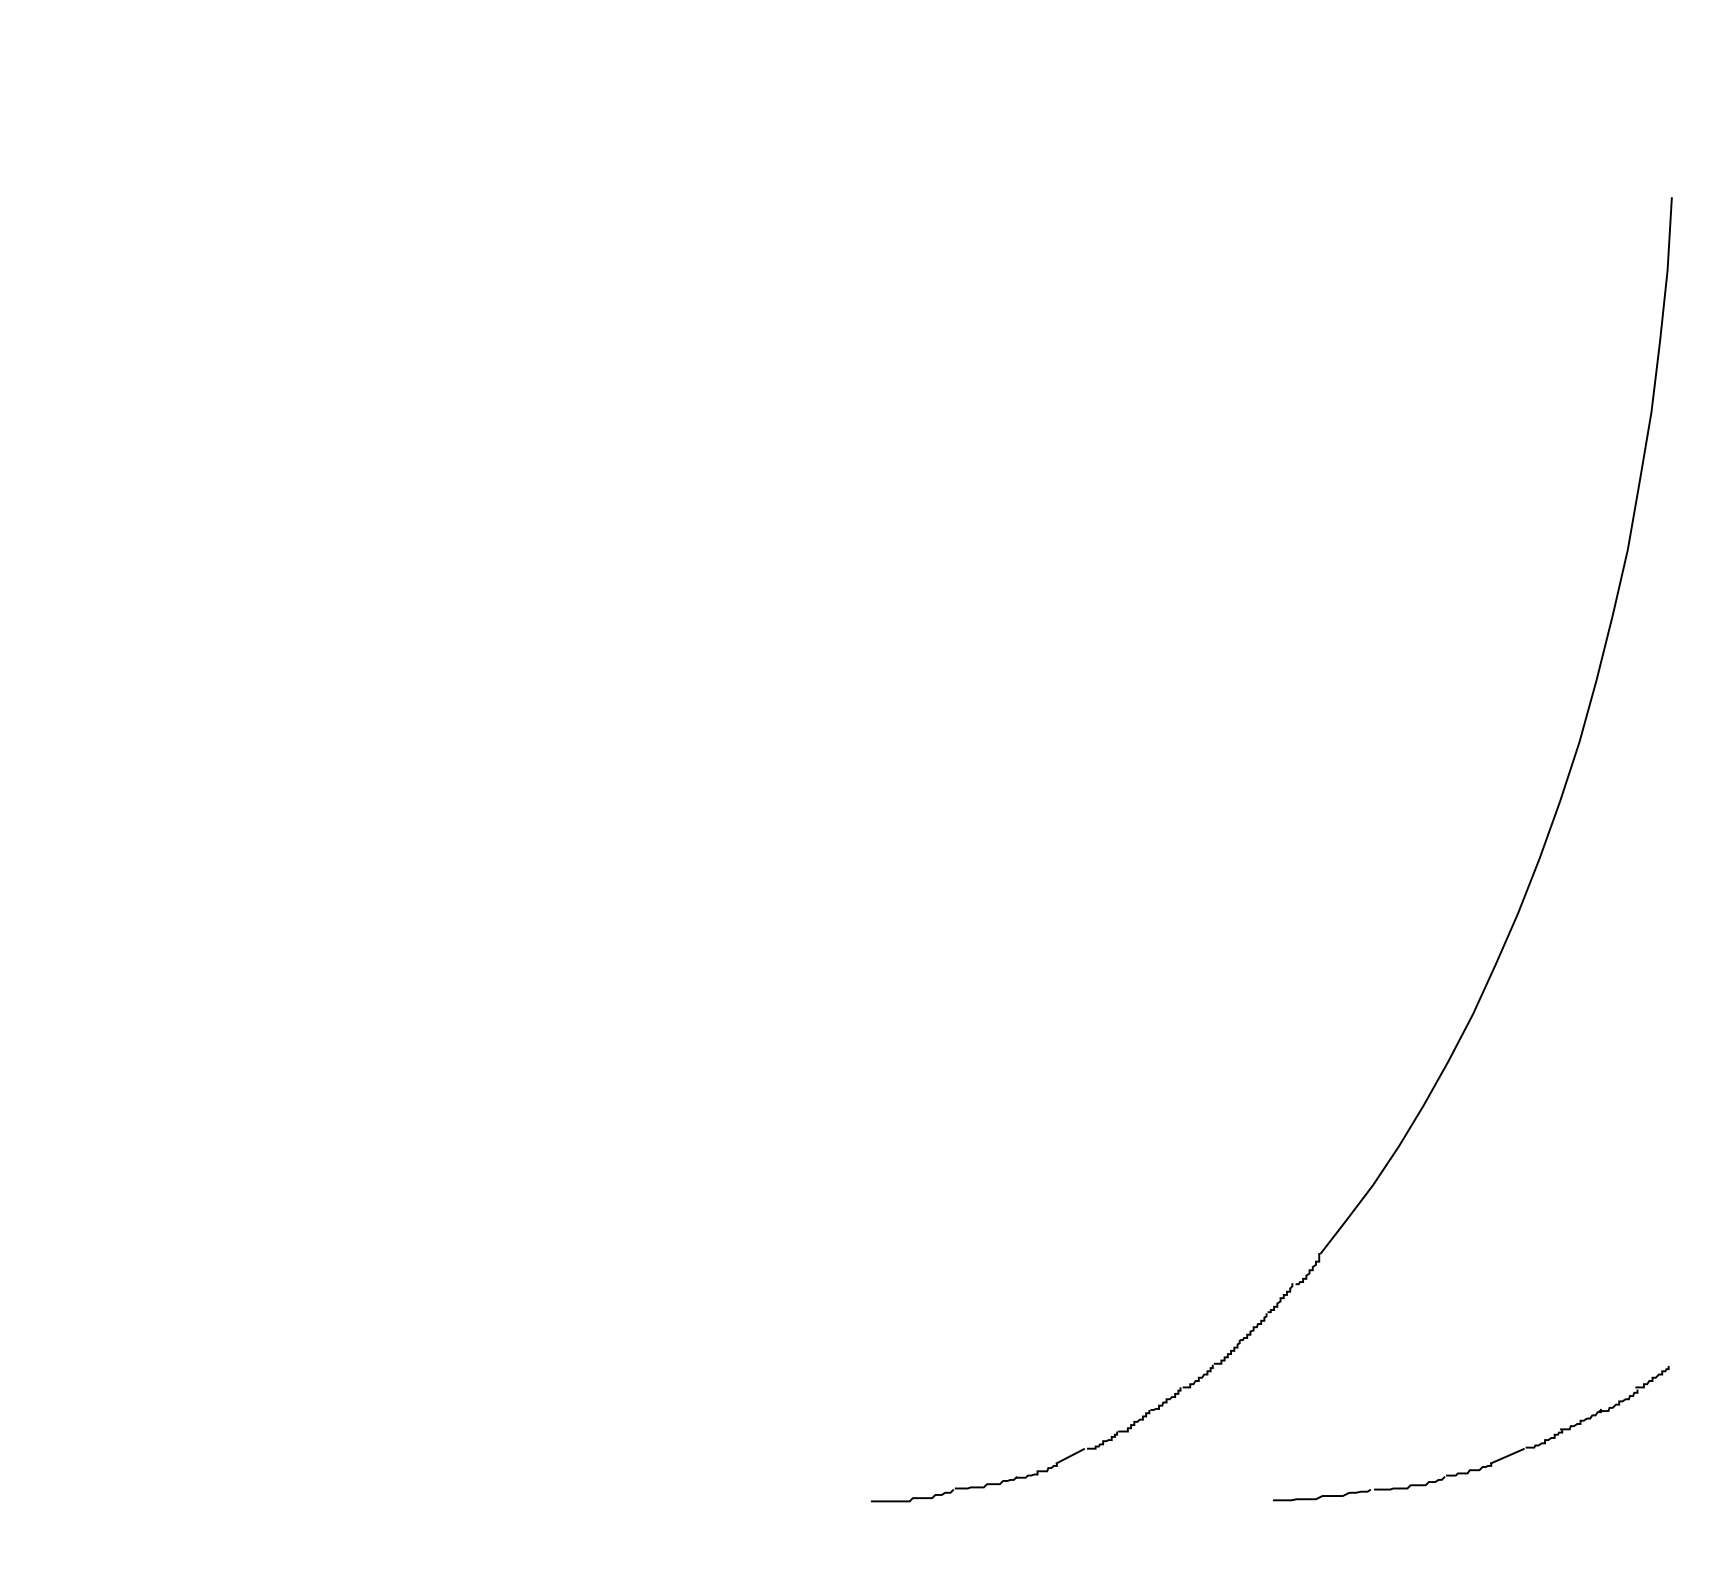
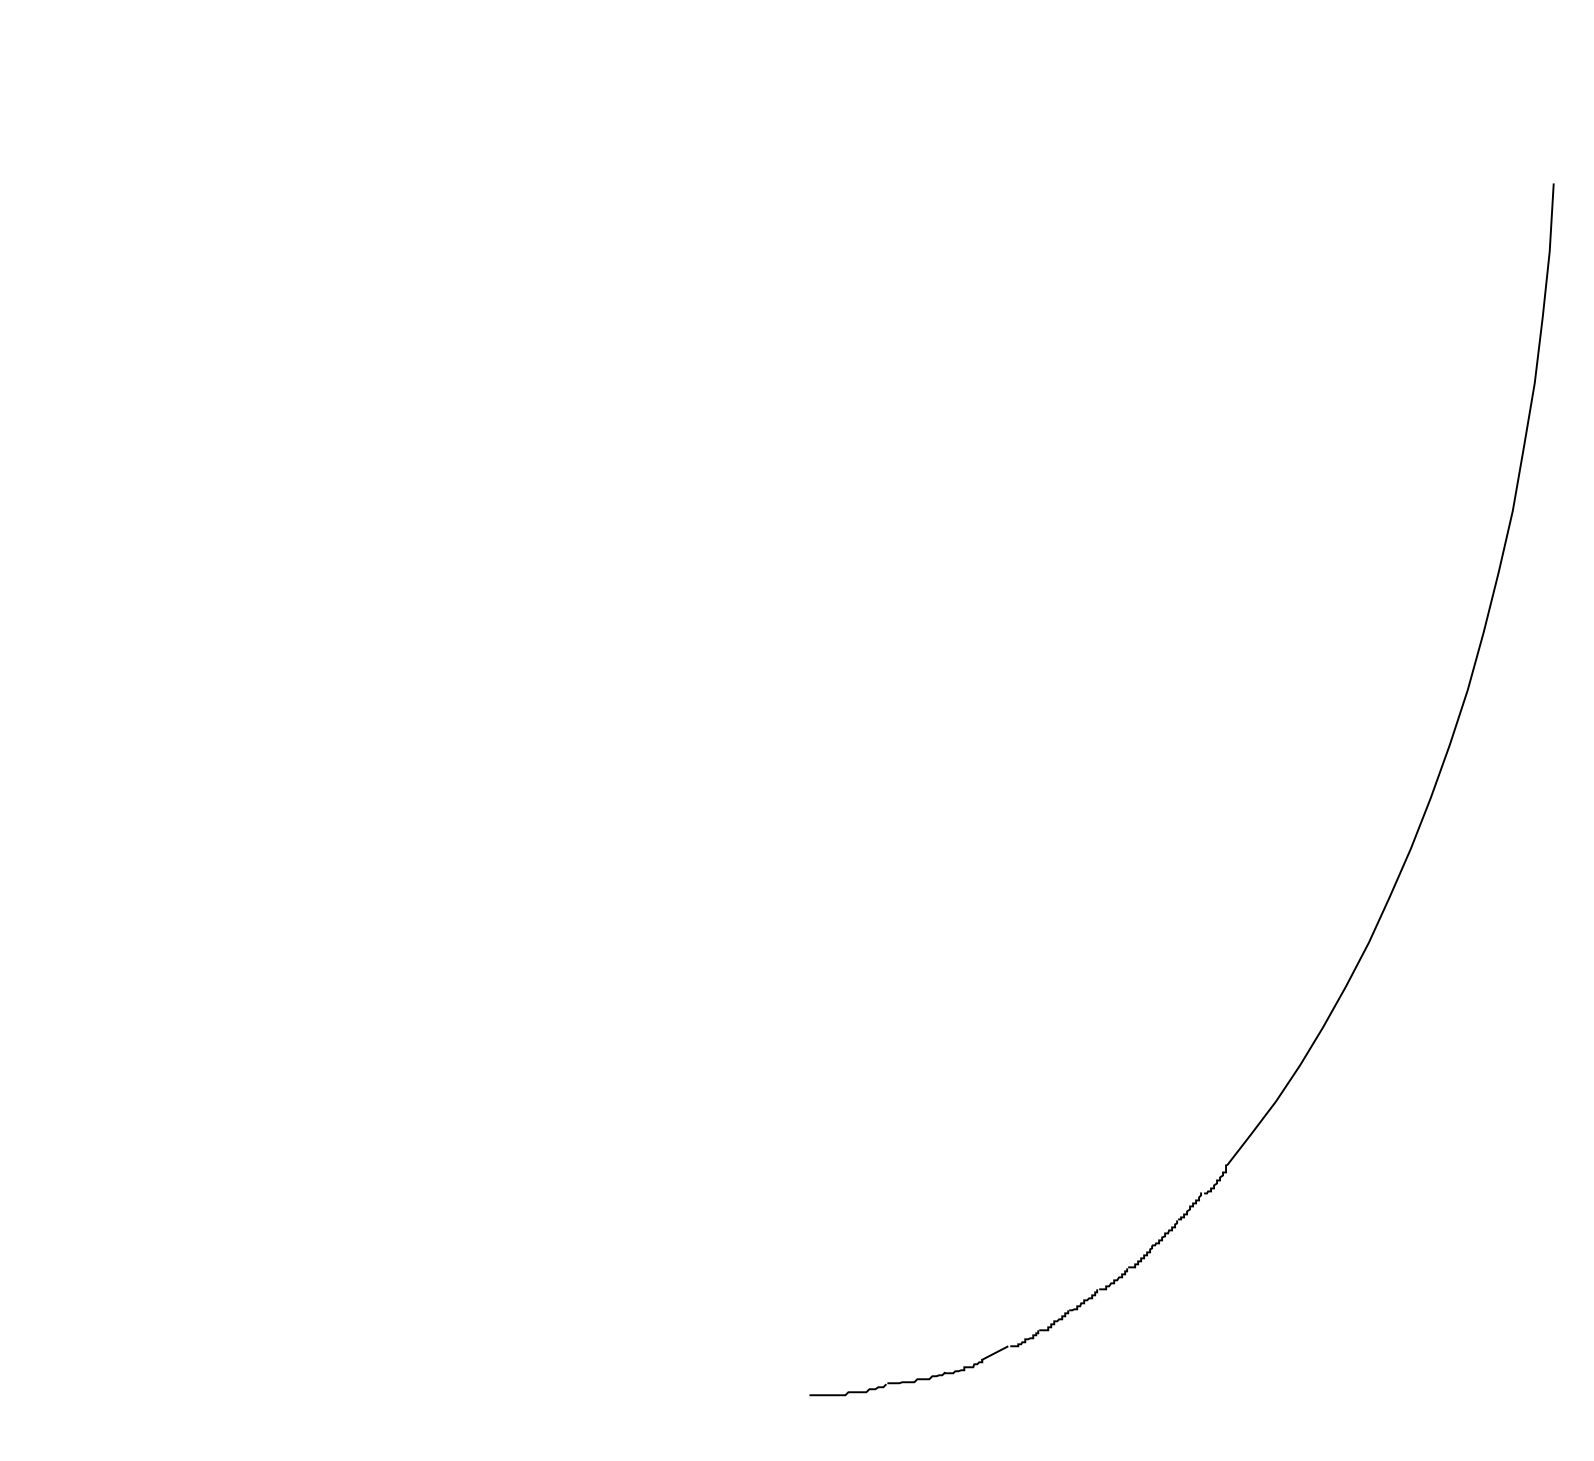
part: (1481, 1466) -> (1376, 1362), removed

